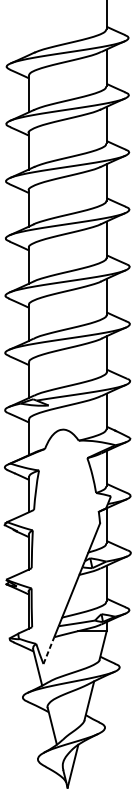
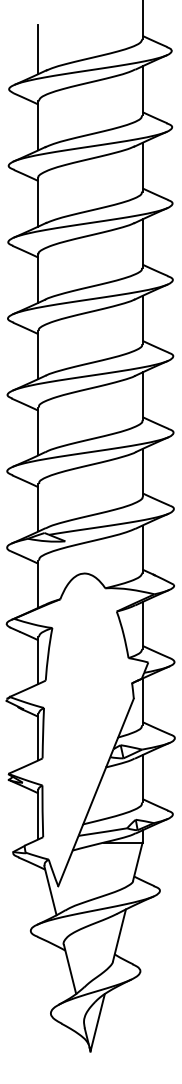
line: (28, 36) -> (38, 49), added
line: (48, 649) -> (65, 867), dashed -> solid

